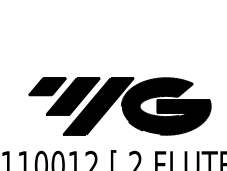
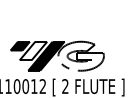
fill: (73, 95) -> (33, 50), removed
fill: (164, 105) -> (80, 55), removed

